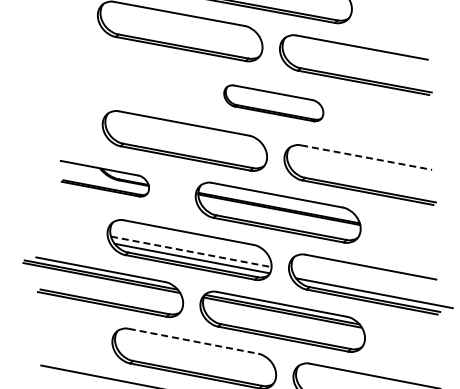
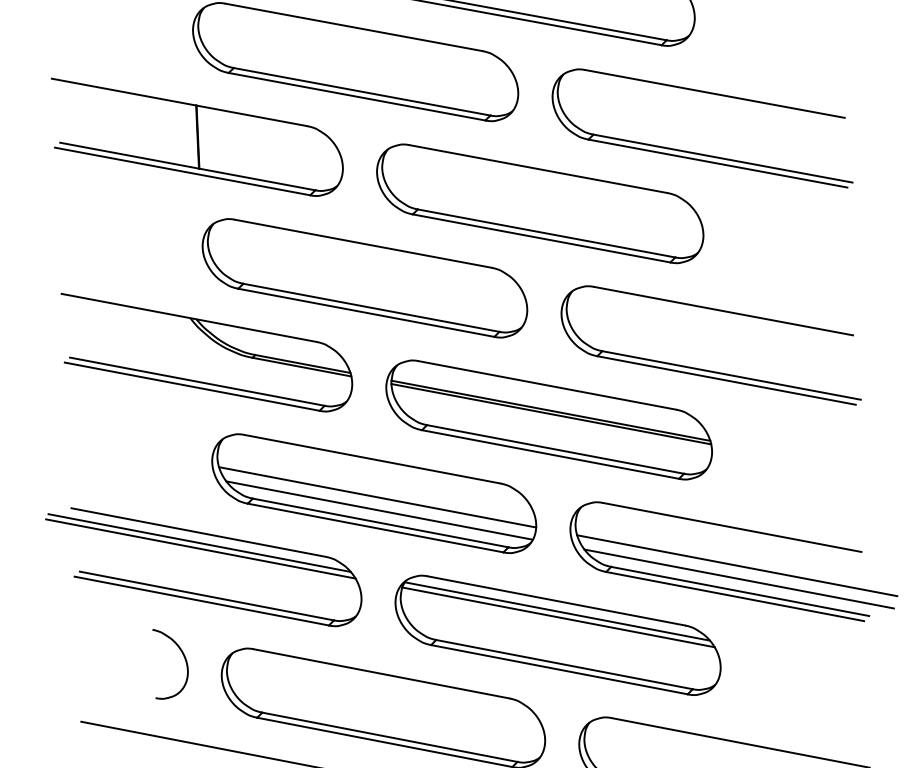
part: (99, 69) -> (196, 137), added
part: (273, 103) -> (539, 204), size x1.67
line: (366, 157) -> (723, 310), dashed -> solid
part: (104, 178) -> (206, 352), size x1.67
line: (191, 251) -> (377, 496), dashed -> solid
line: (373, 286) -> (737, 565), added
curve: (93, 336) -> (184, 664), added
line: (193, 341) -> (381, 674), dashed -> solid

